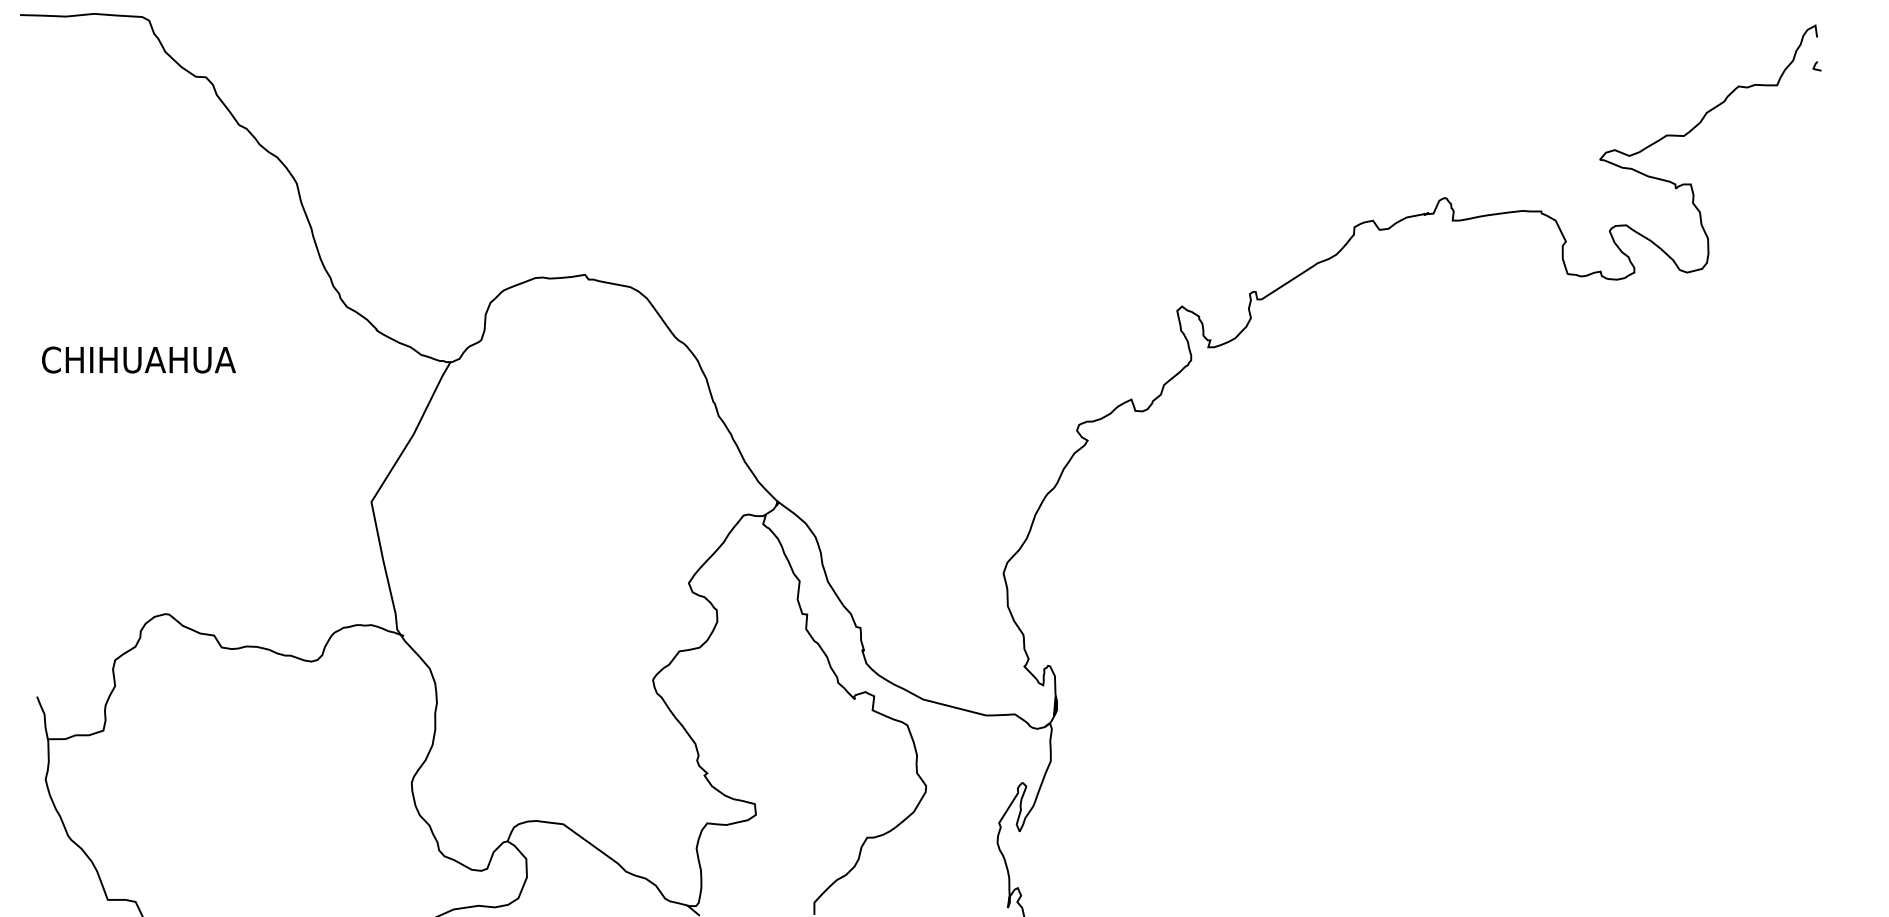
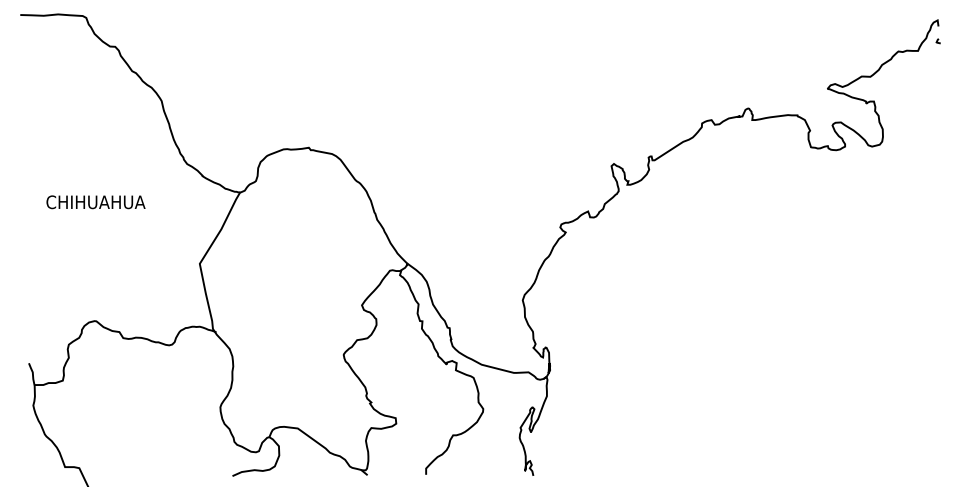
text: (137, 360) -> (95, 202), moved

